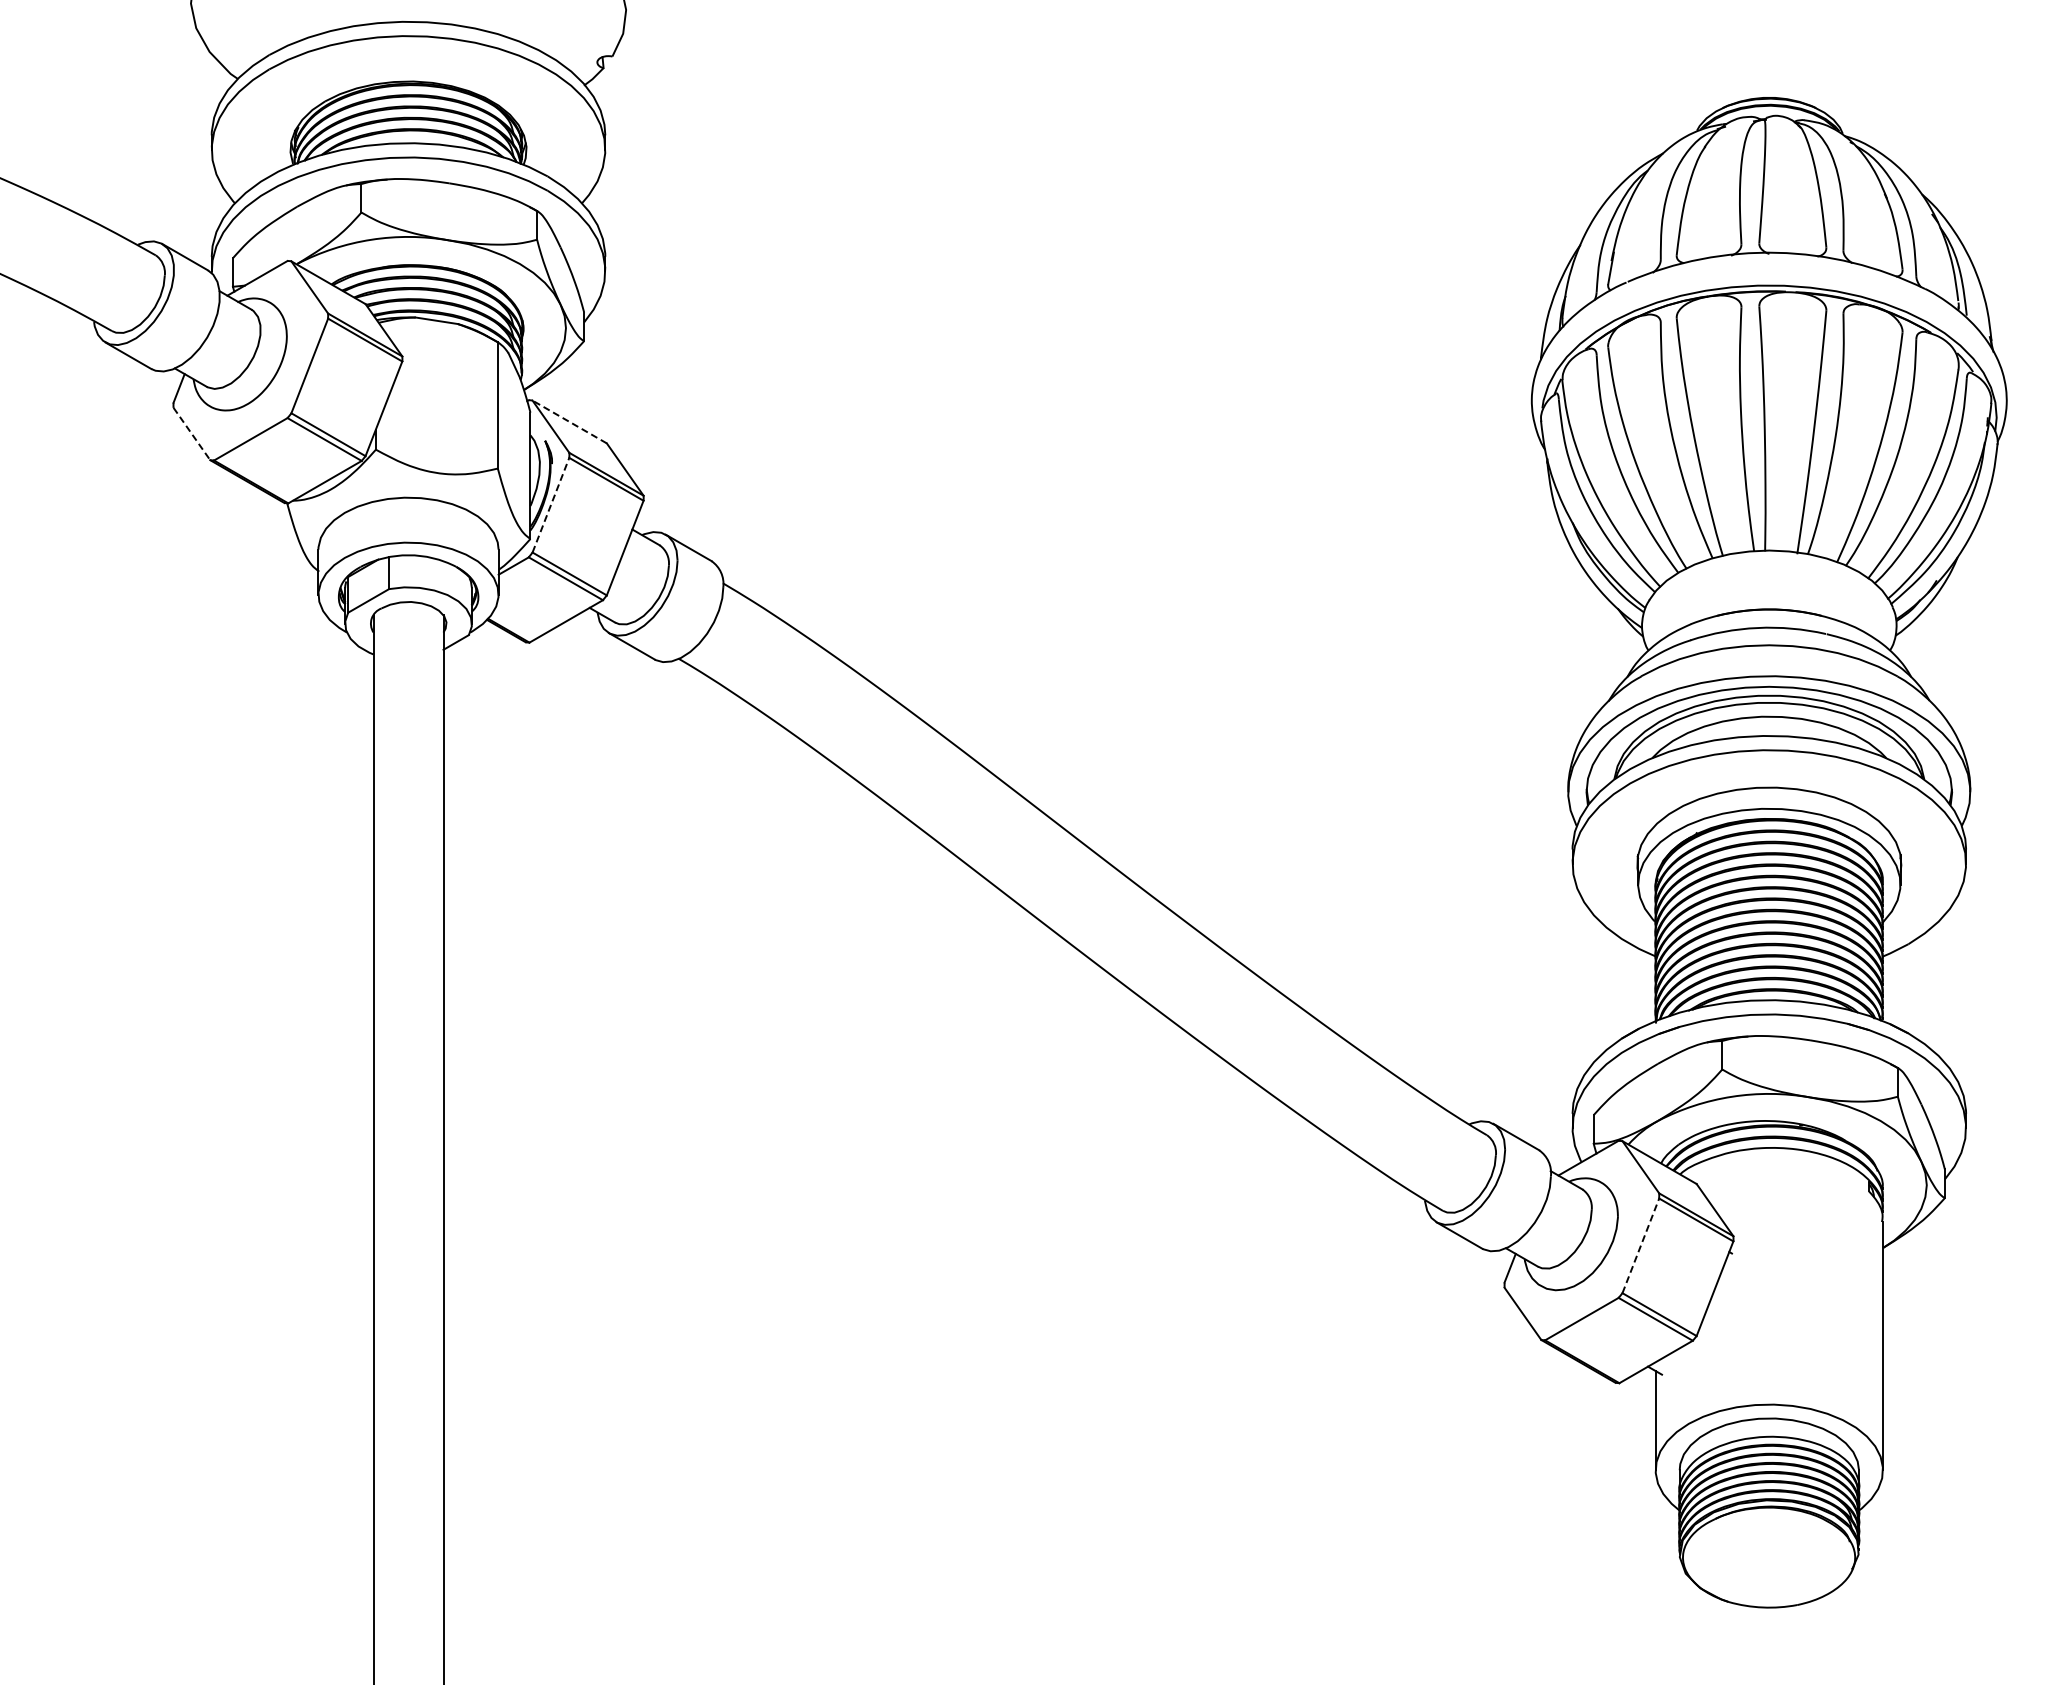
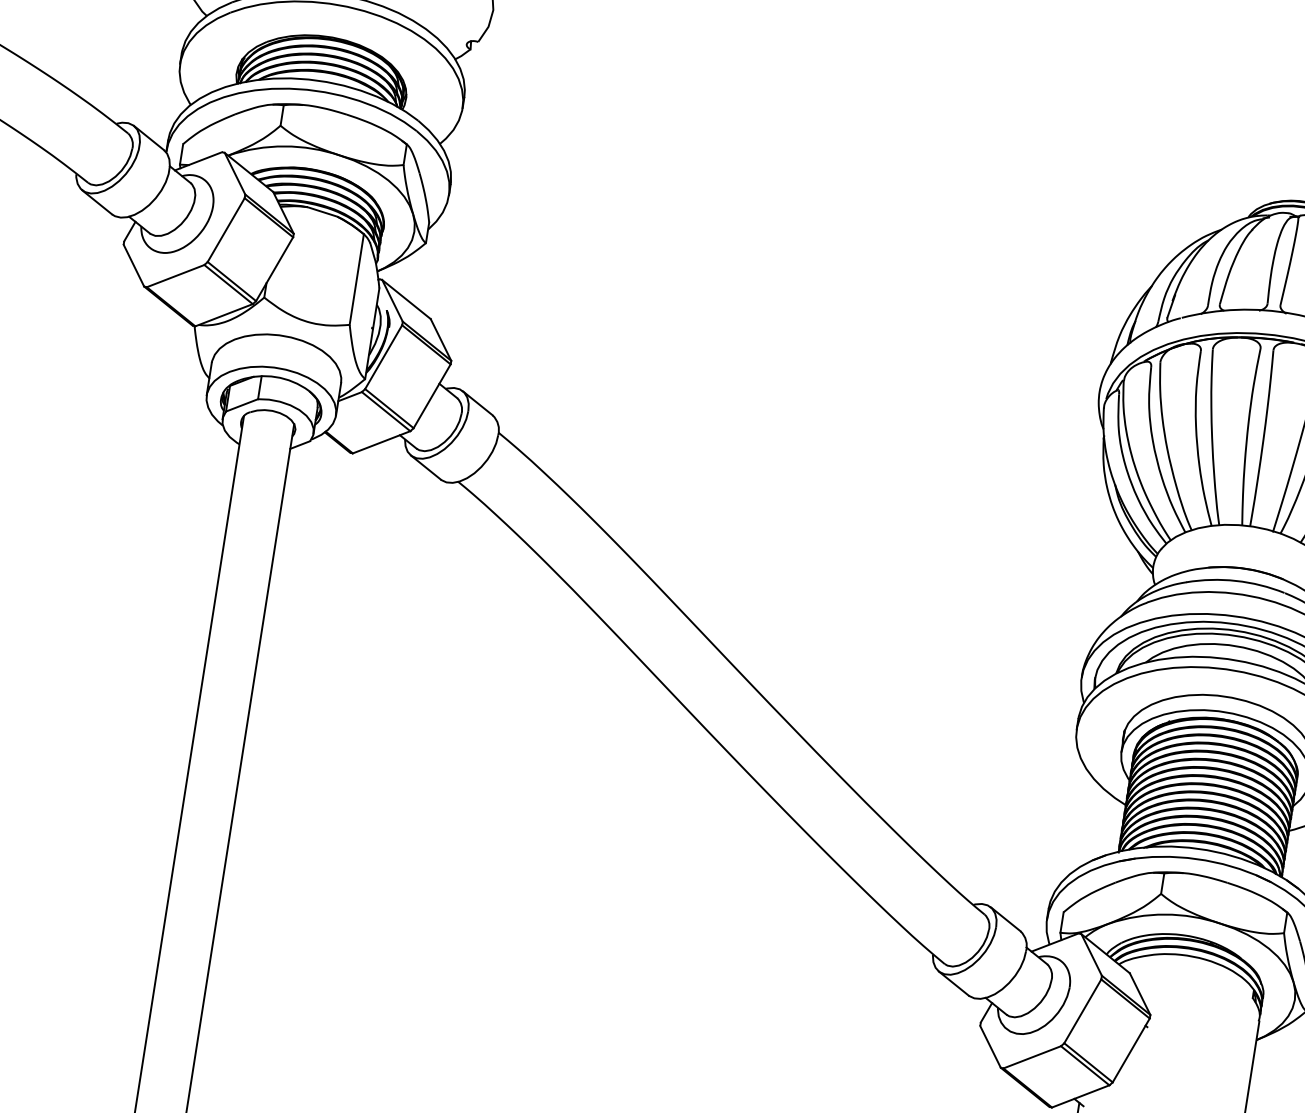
line: (569, 422) -> (406, 299), dashed -> solid
line: (191, 434) -> (133, 265), dashed -> solid
line: (550, 505) -> (383, 357), dashed -> solid
line: (1640, 1245) -> (1082, 1011), dashed -> solid

